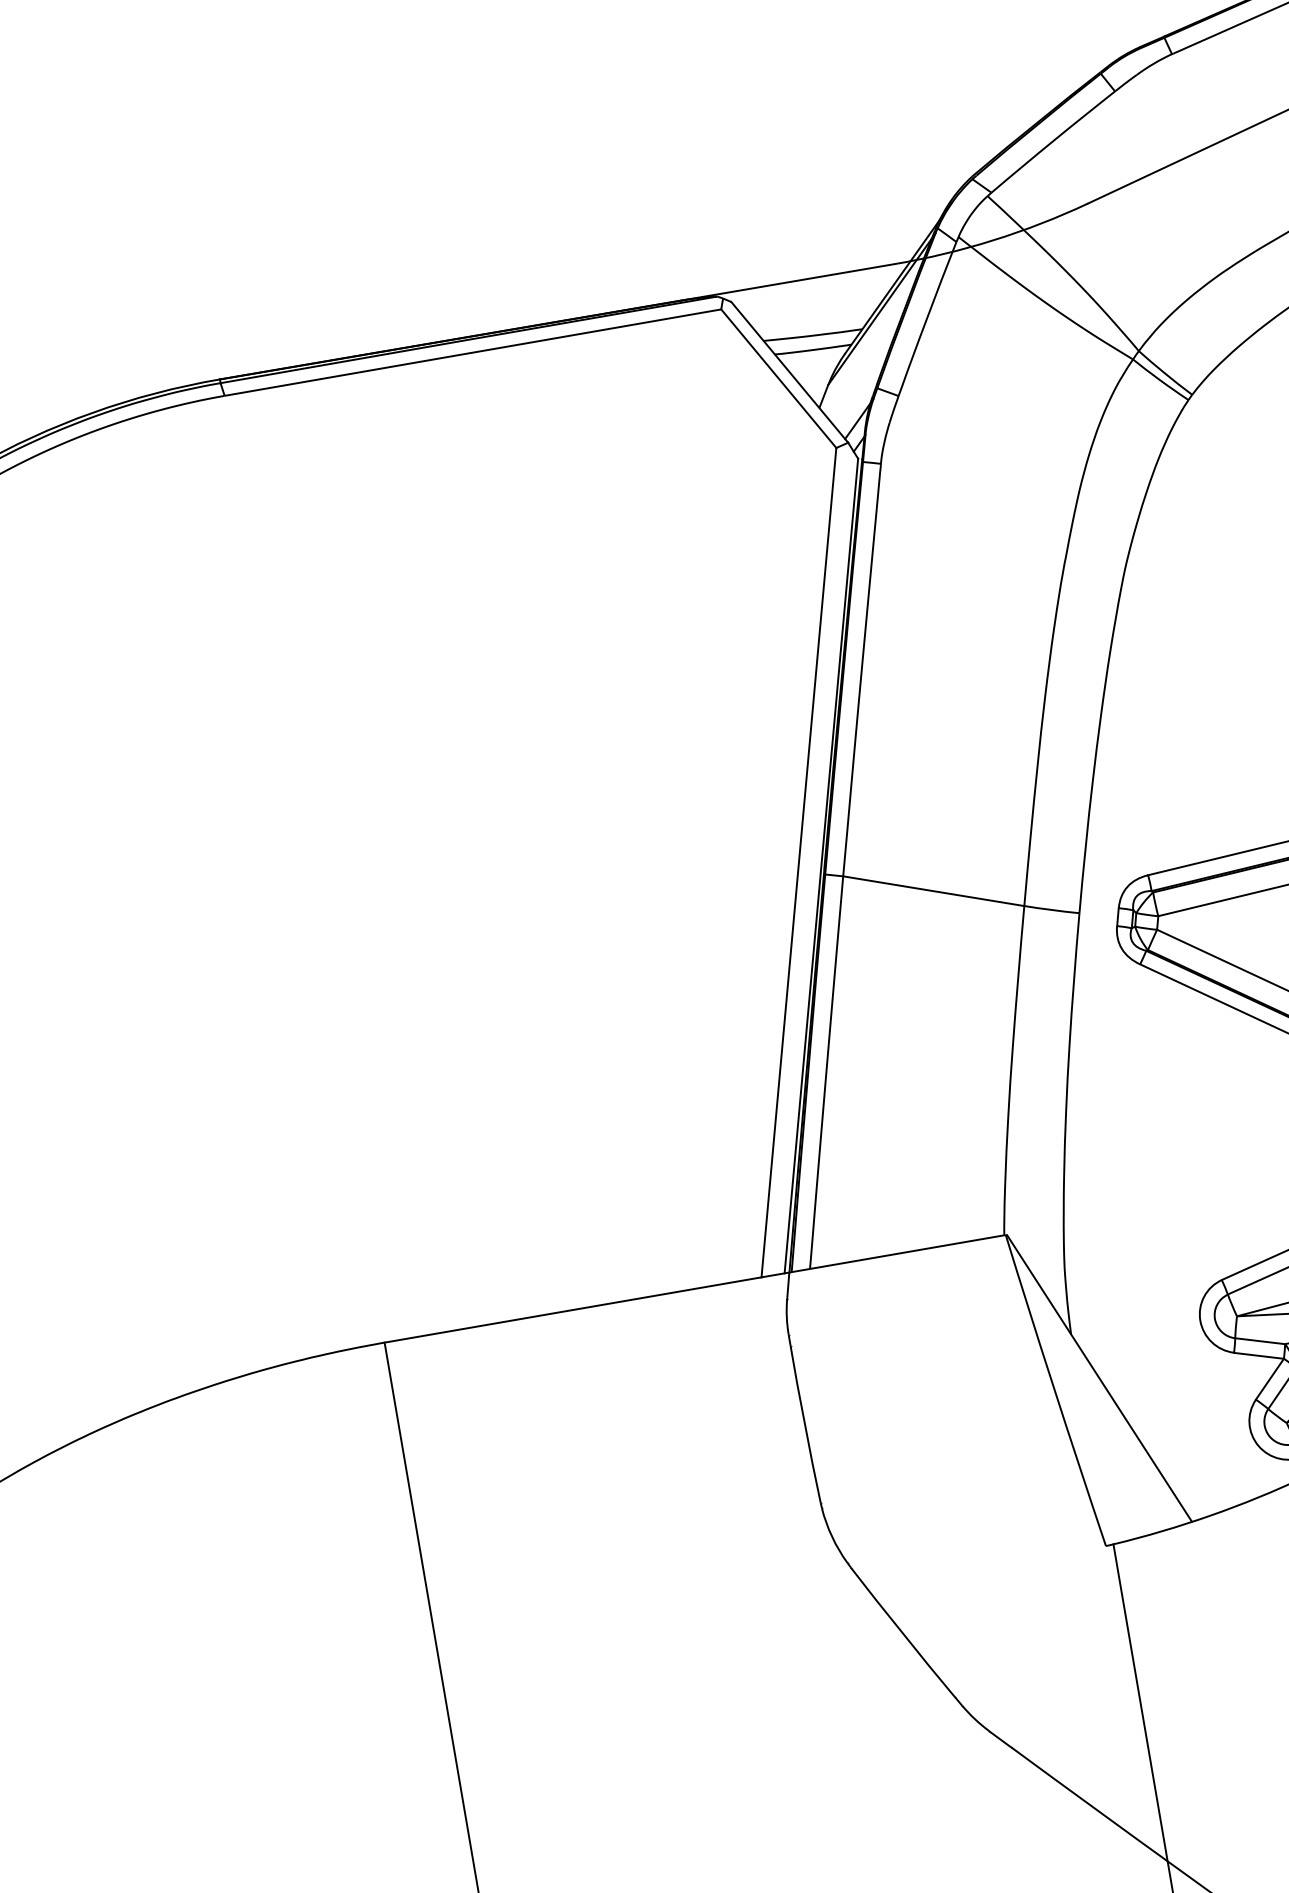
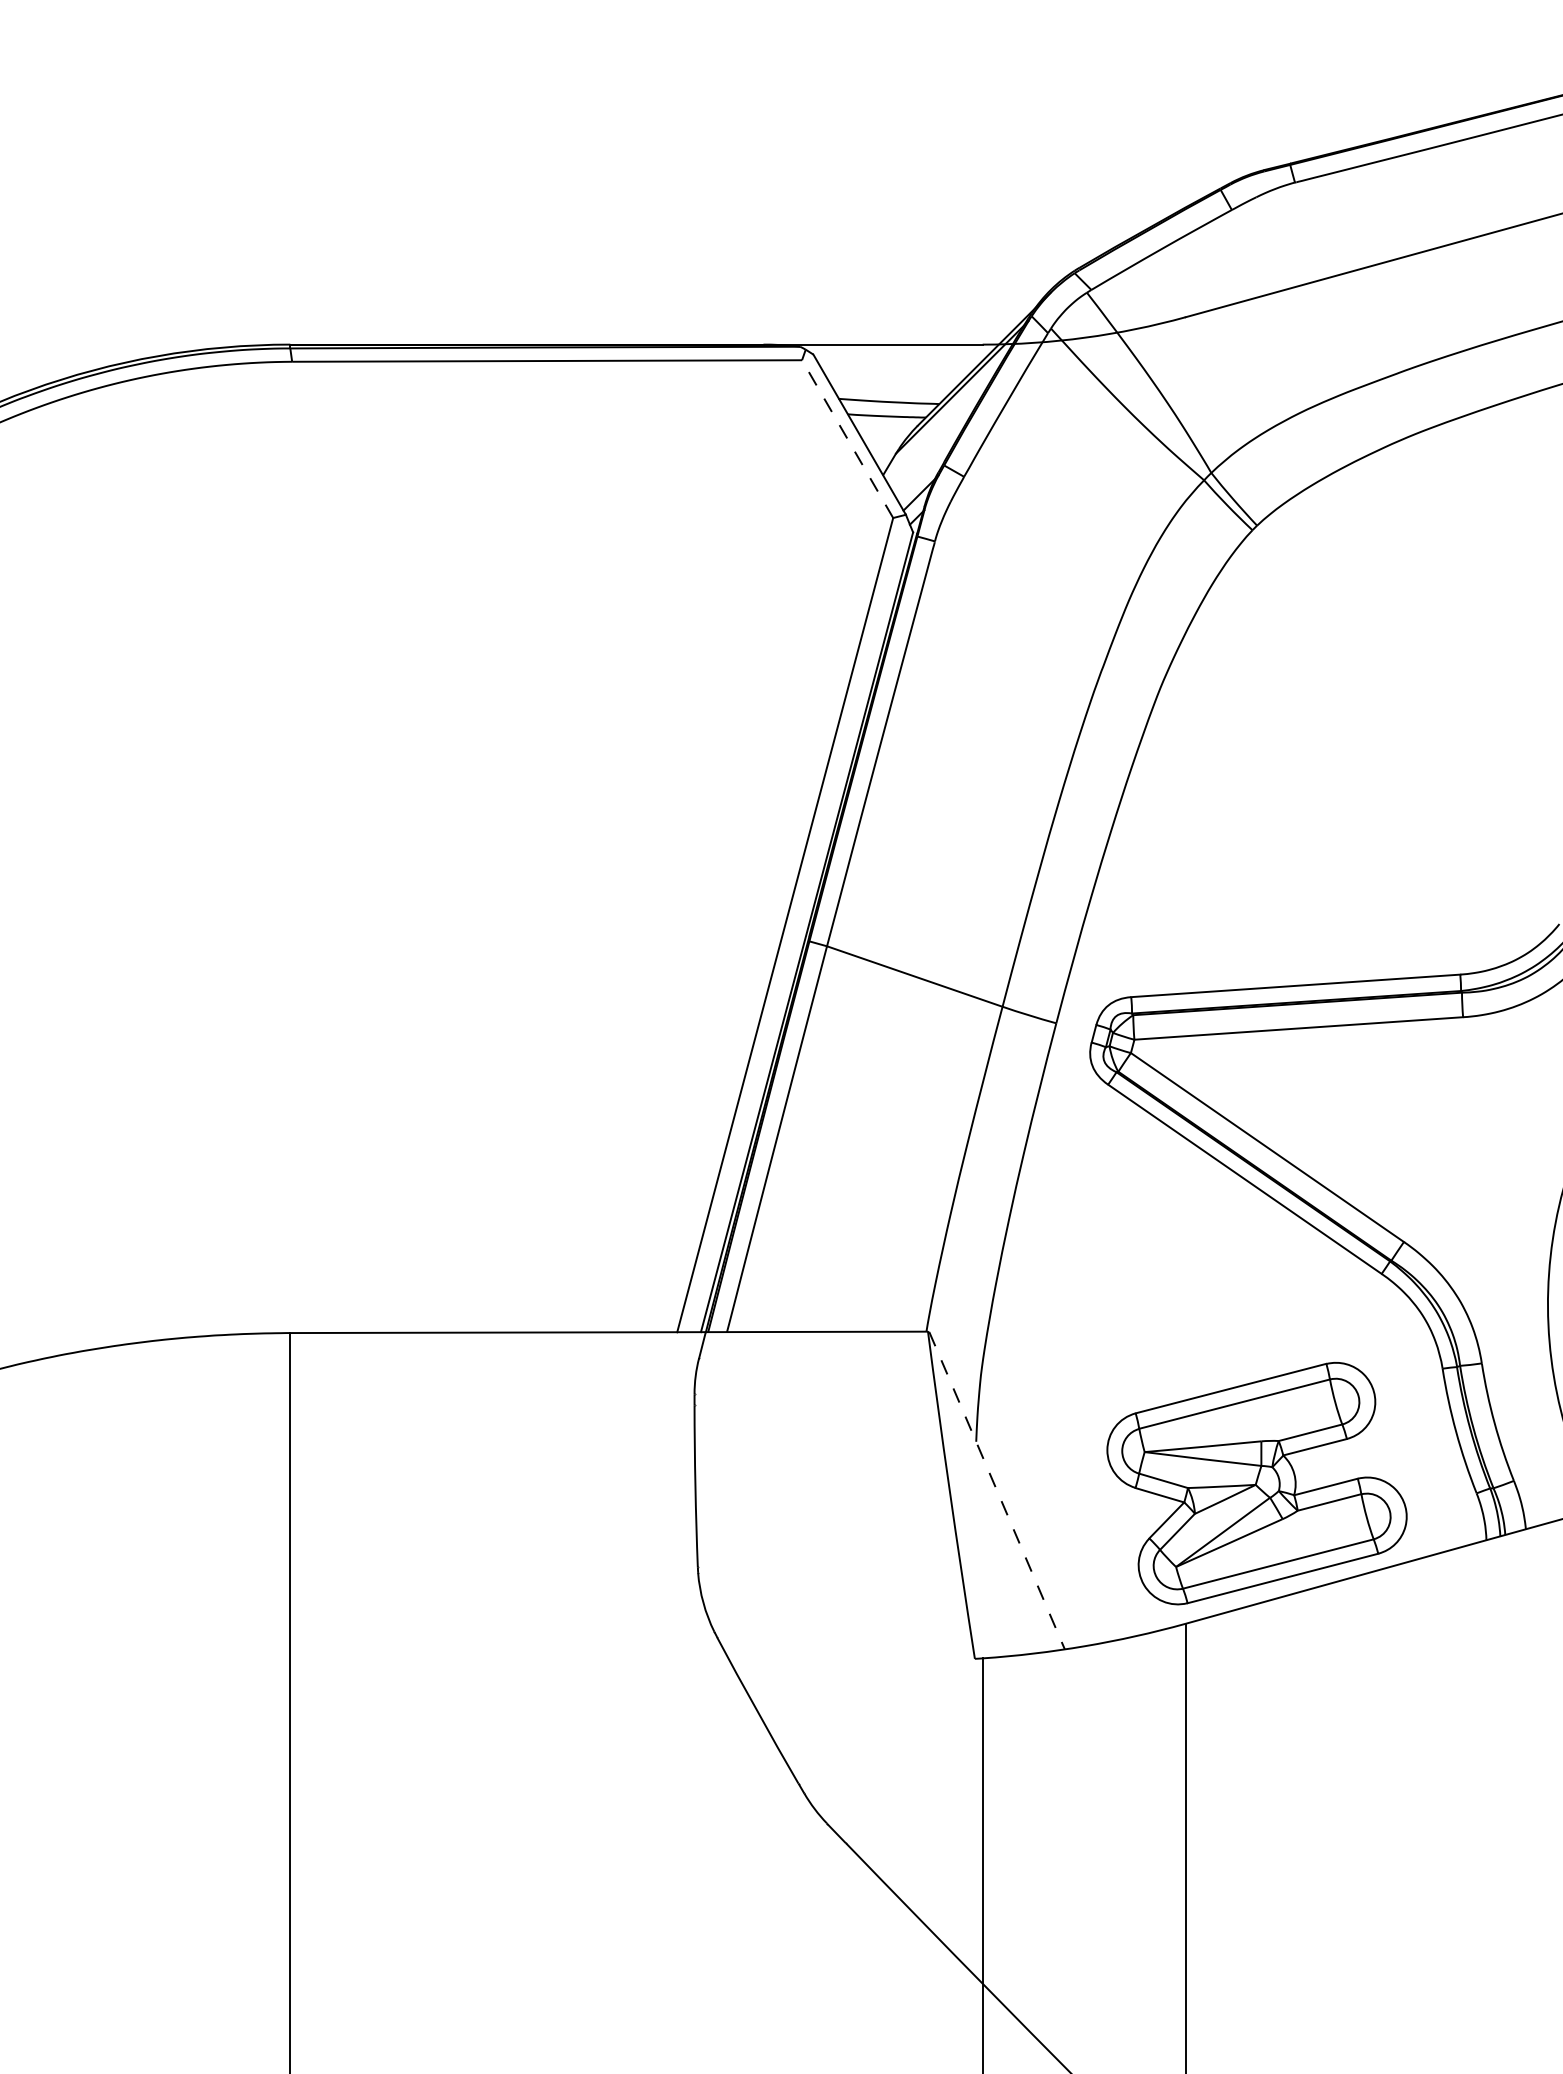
line: (778, 378) -> (847, 438), solid -> dashed
line: (1100, 1379) -> (997, 1491), solid -> dashed

